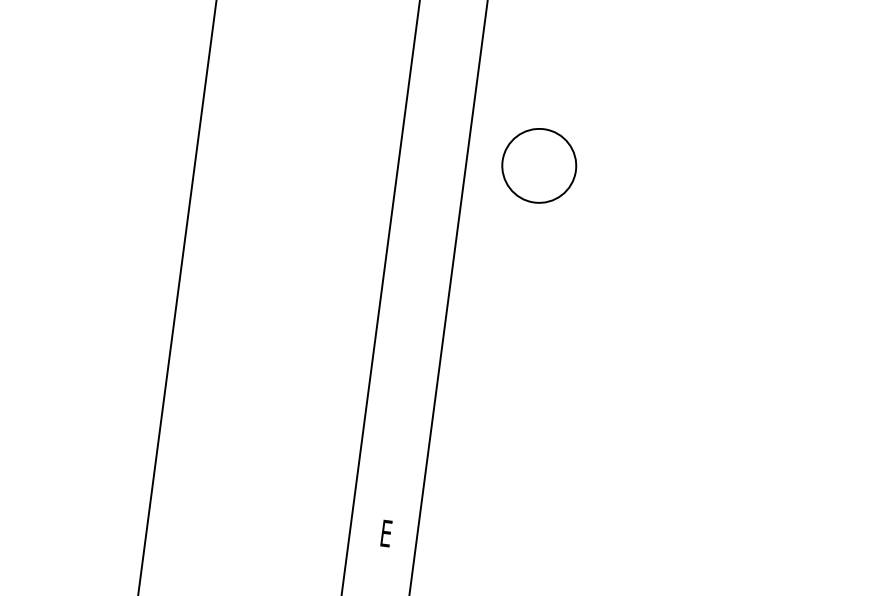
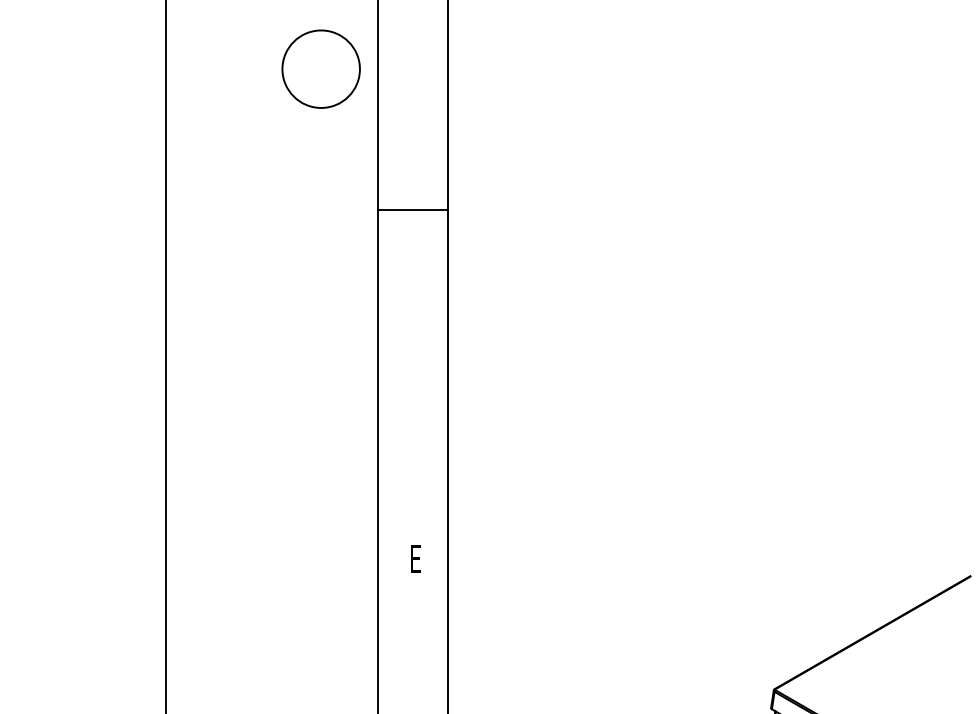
circle: (538, 165) -> (320, 68), moved
line: (426, 203) -> (412, 210), added

